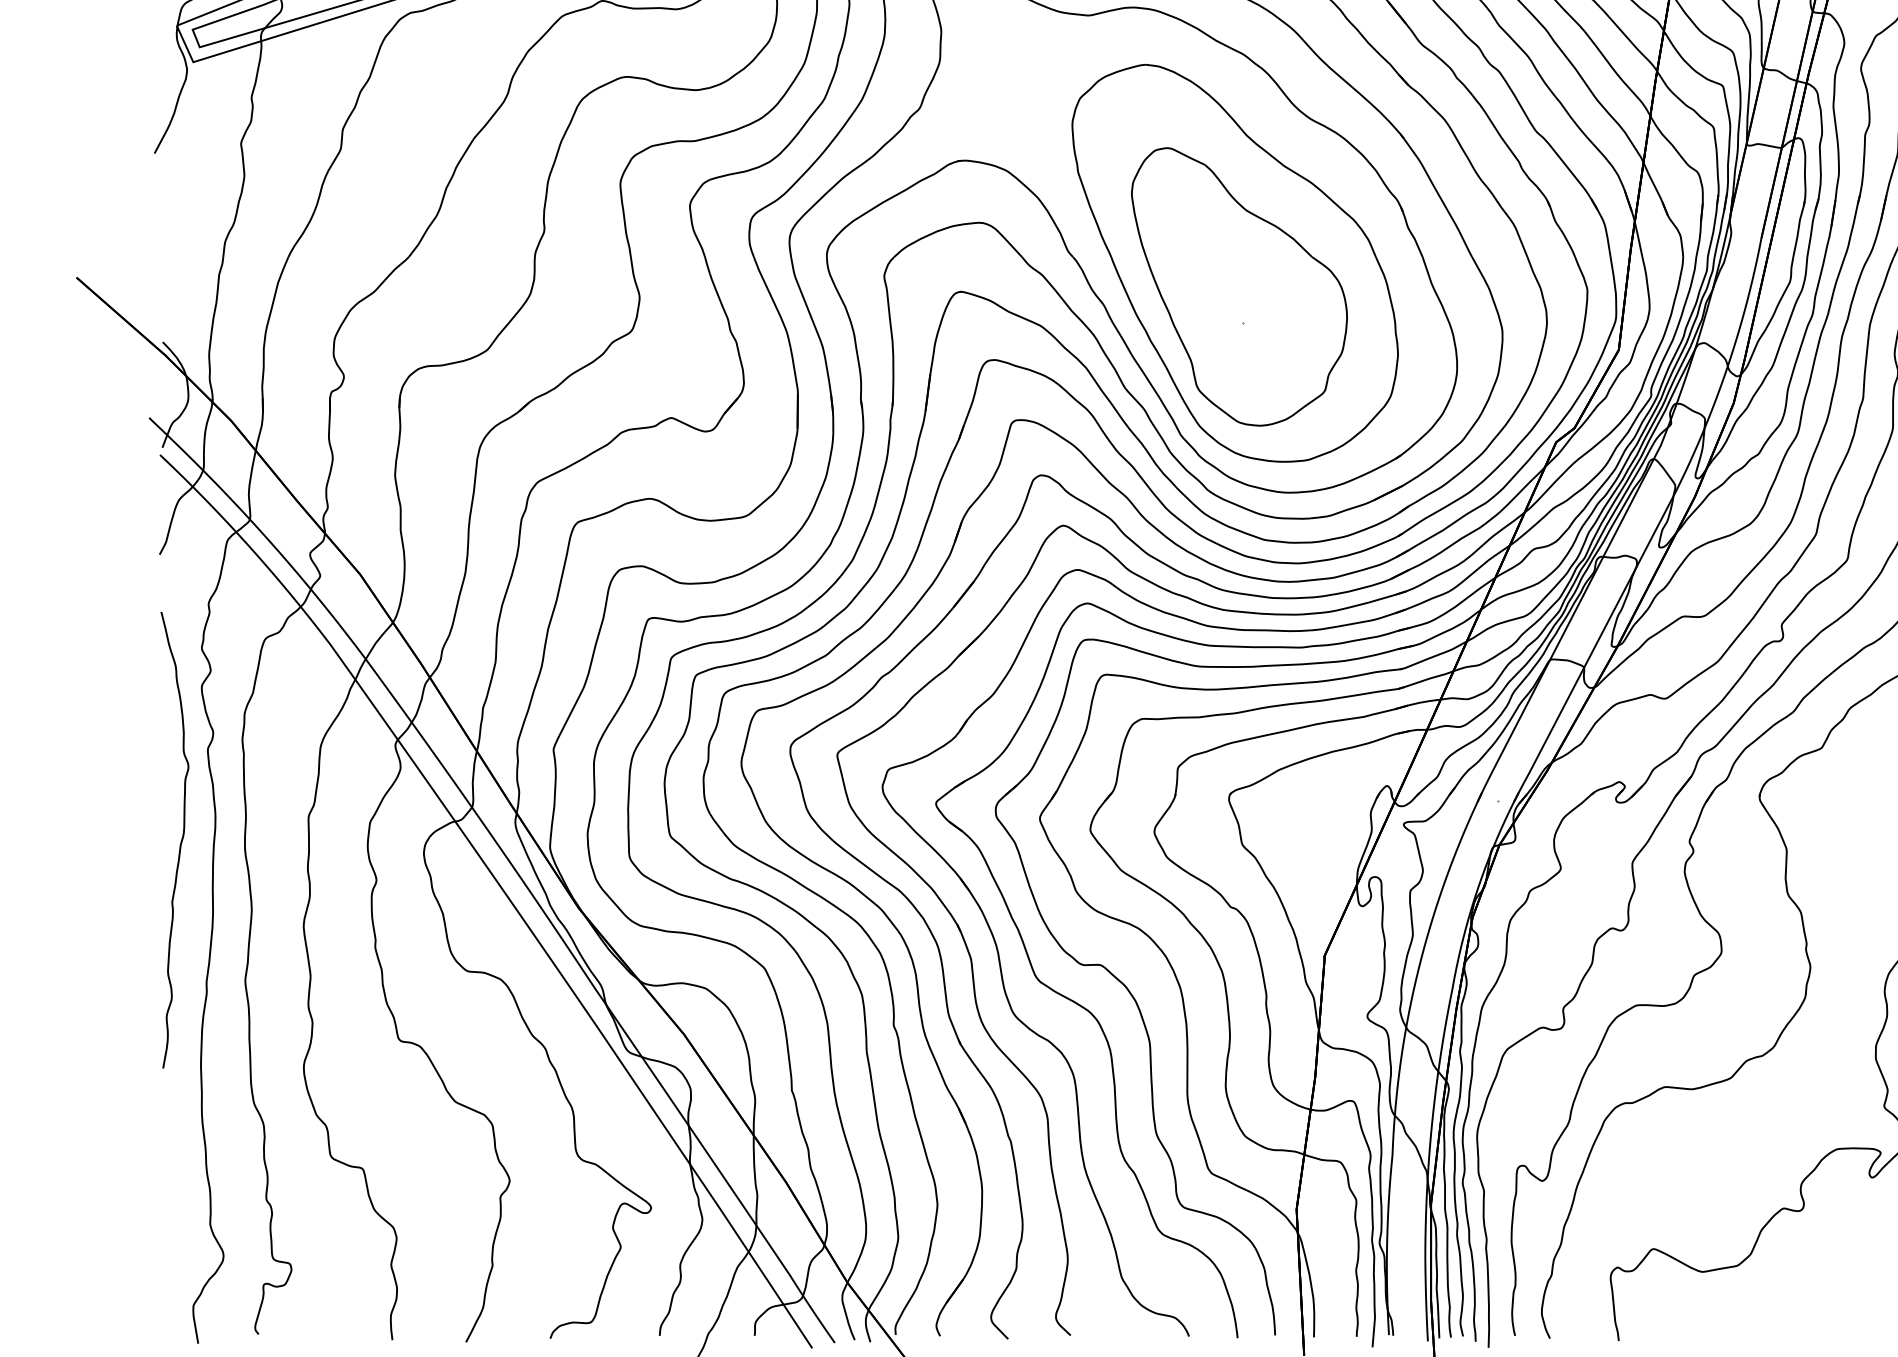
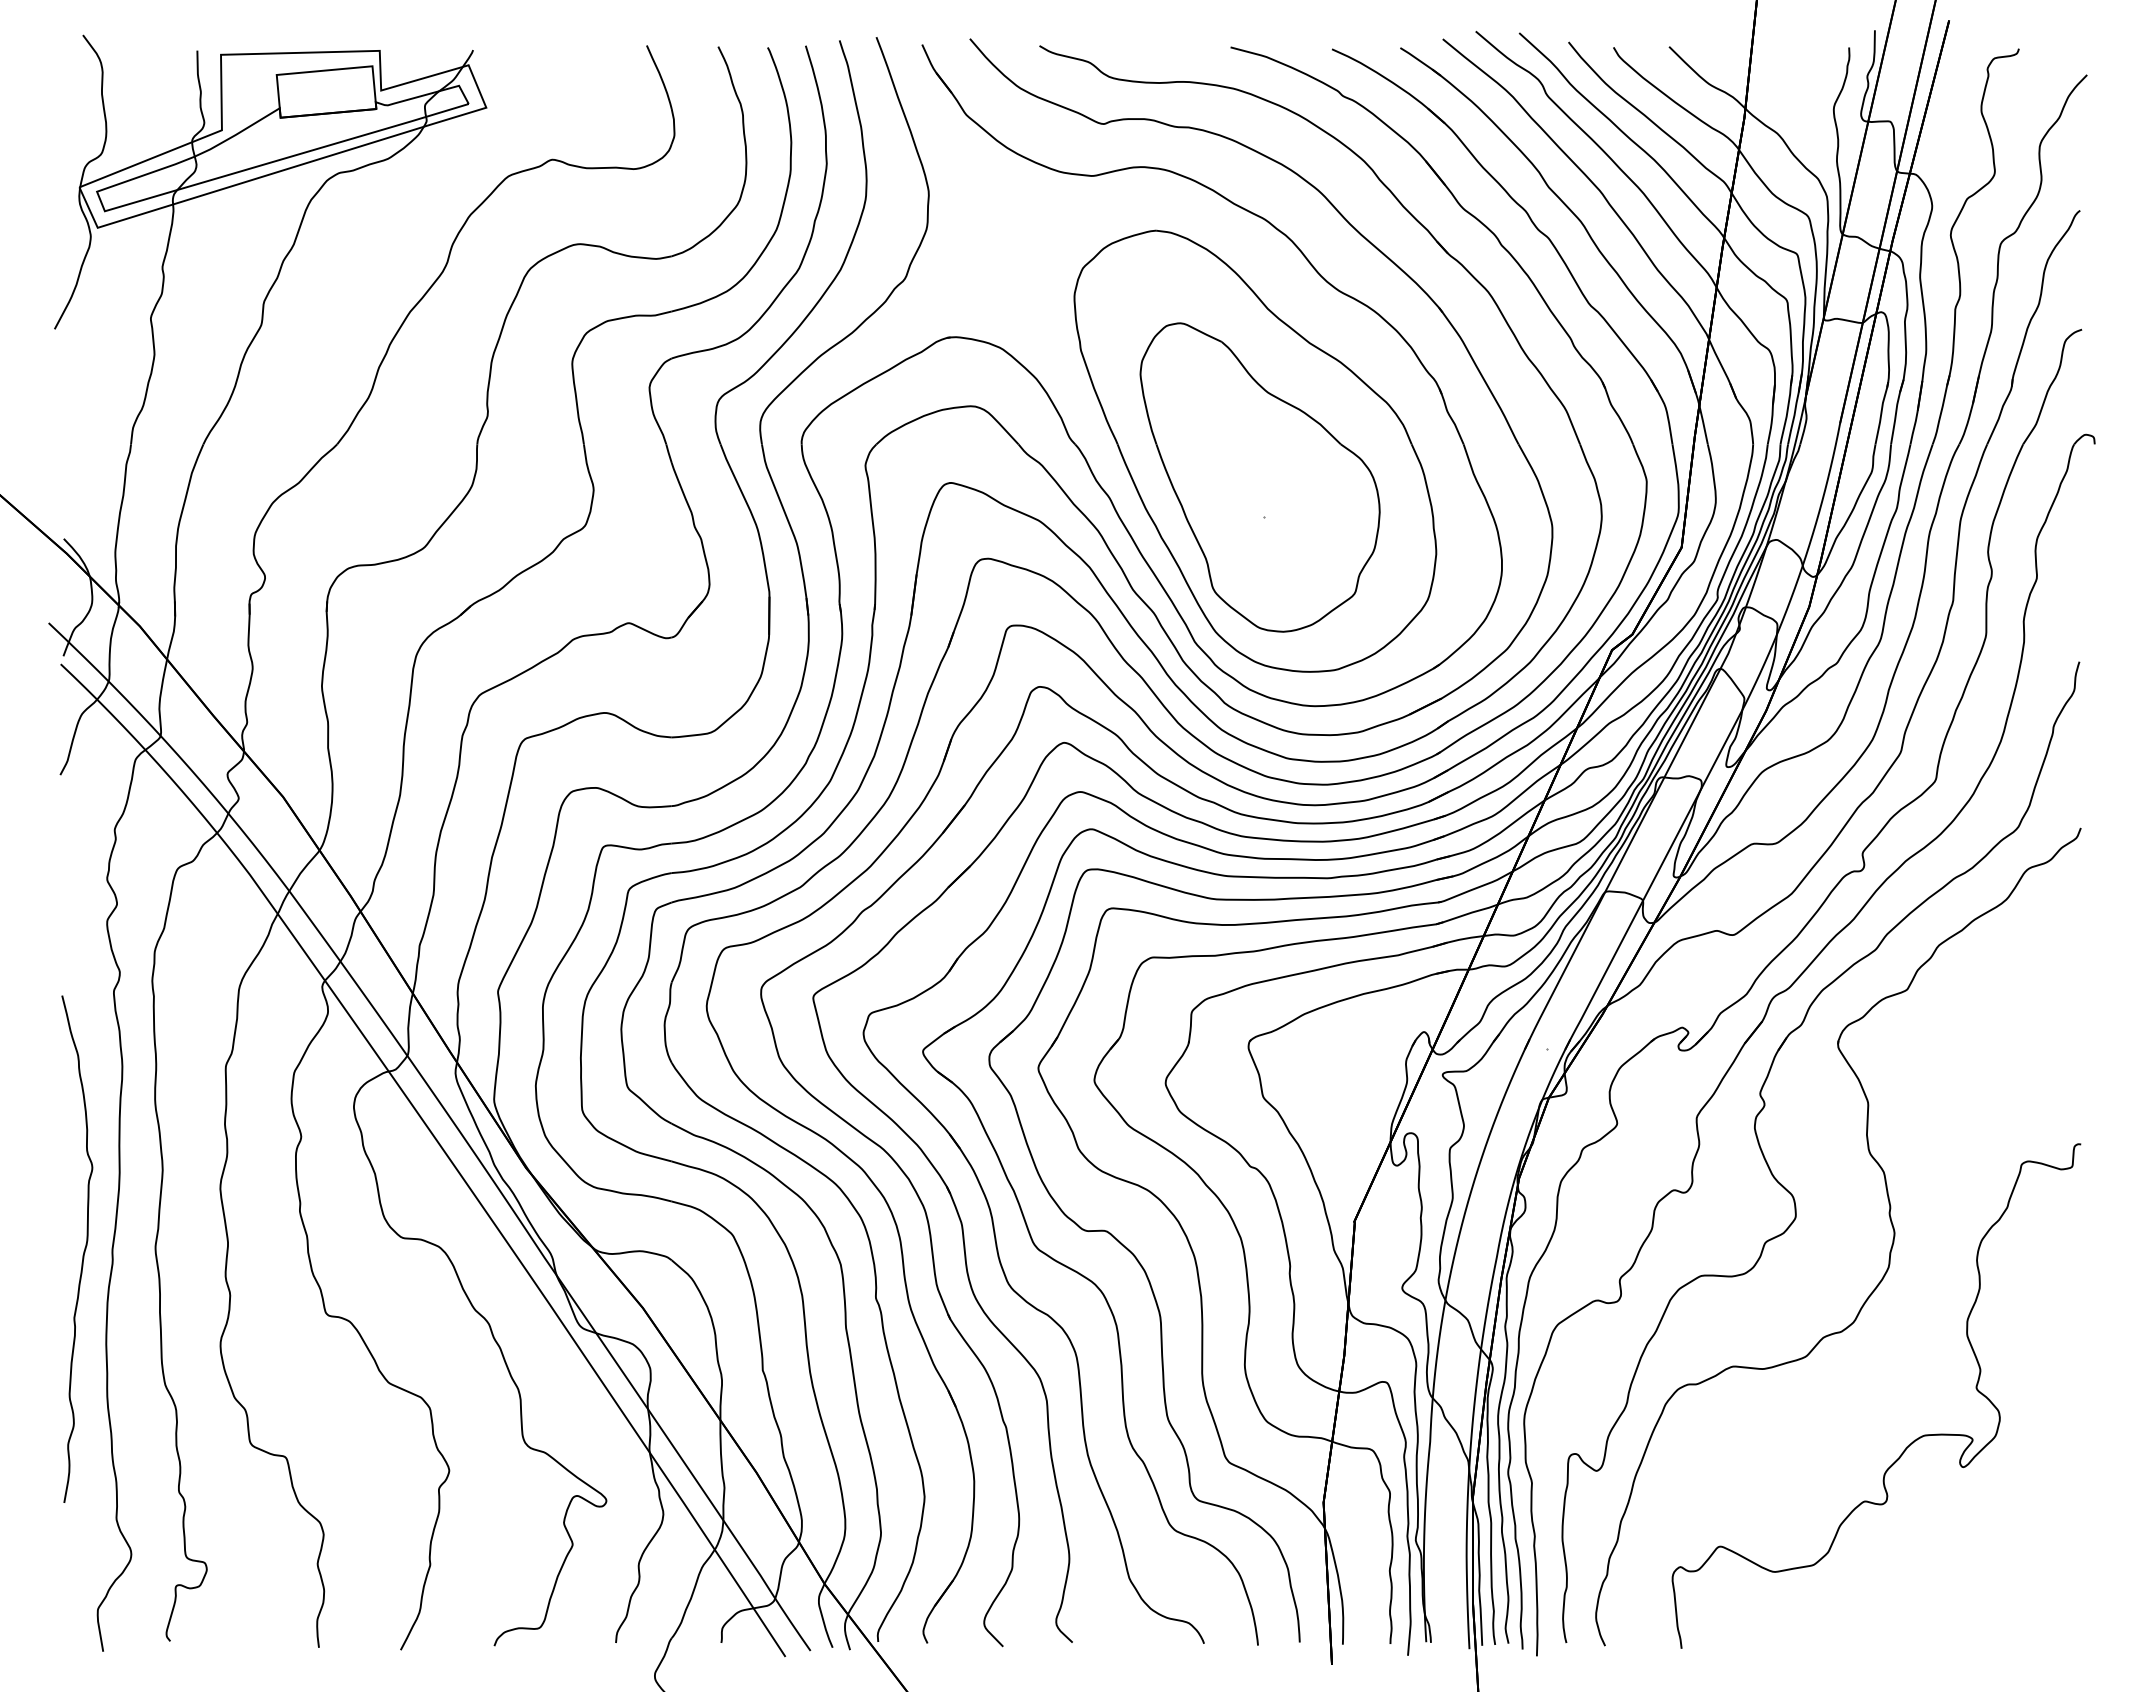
curve: (180, 842) -> (83, 1251), moved

